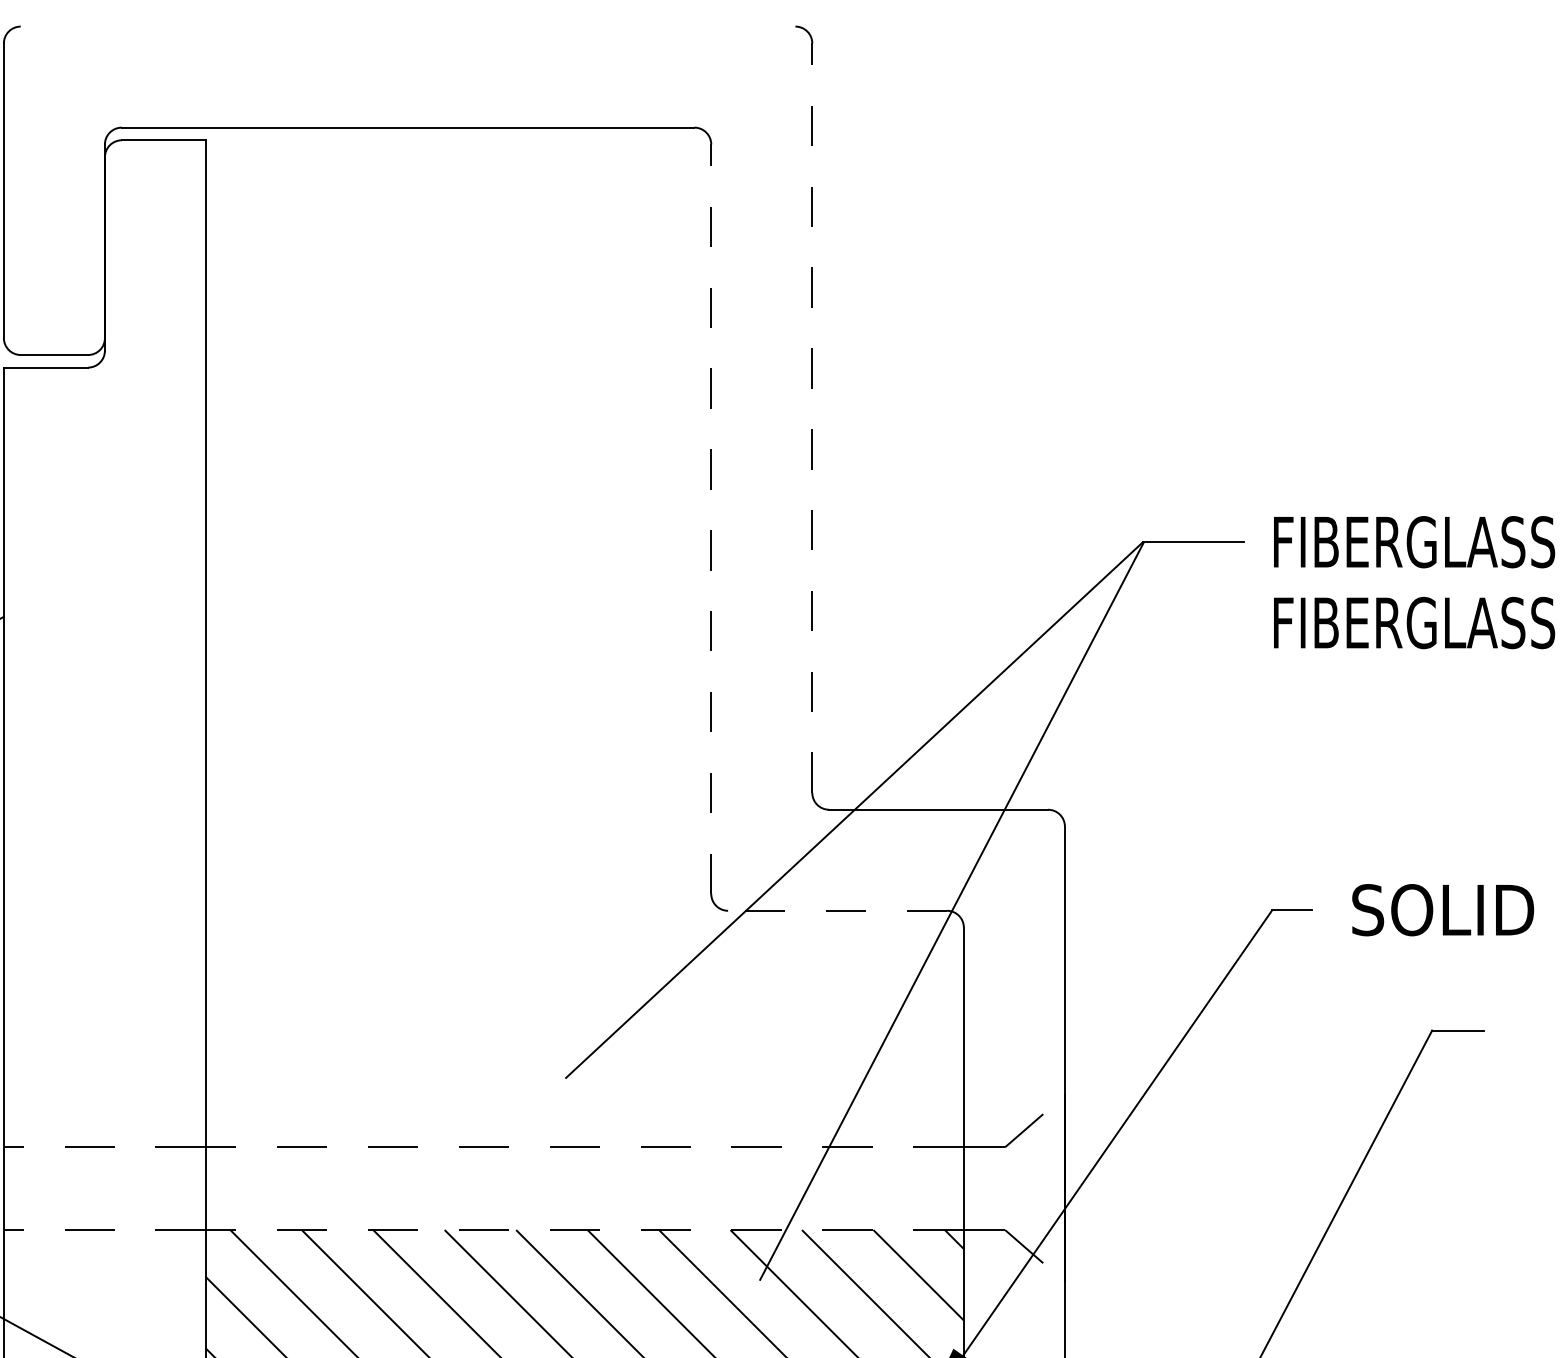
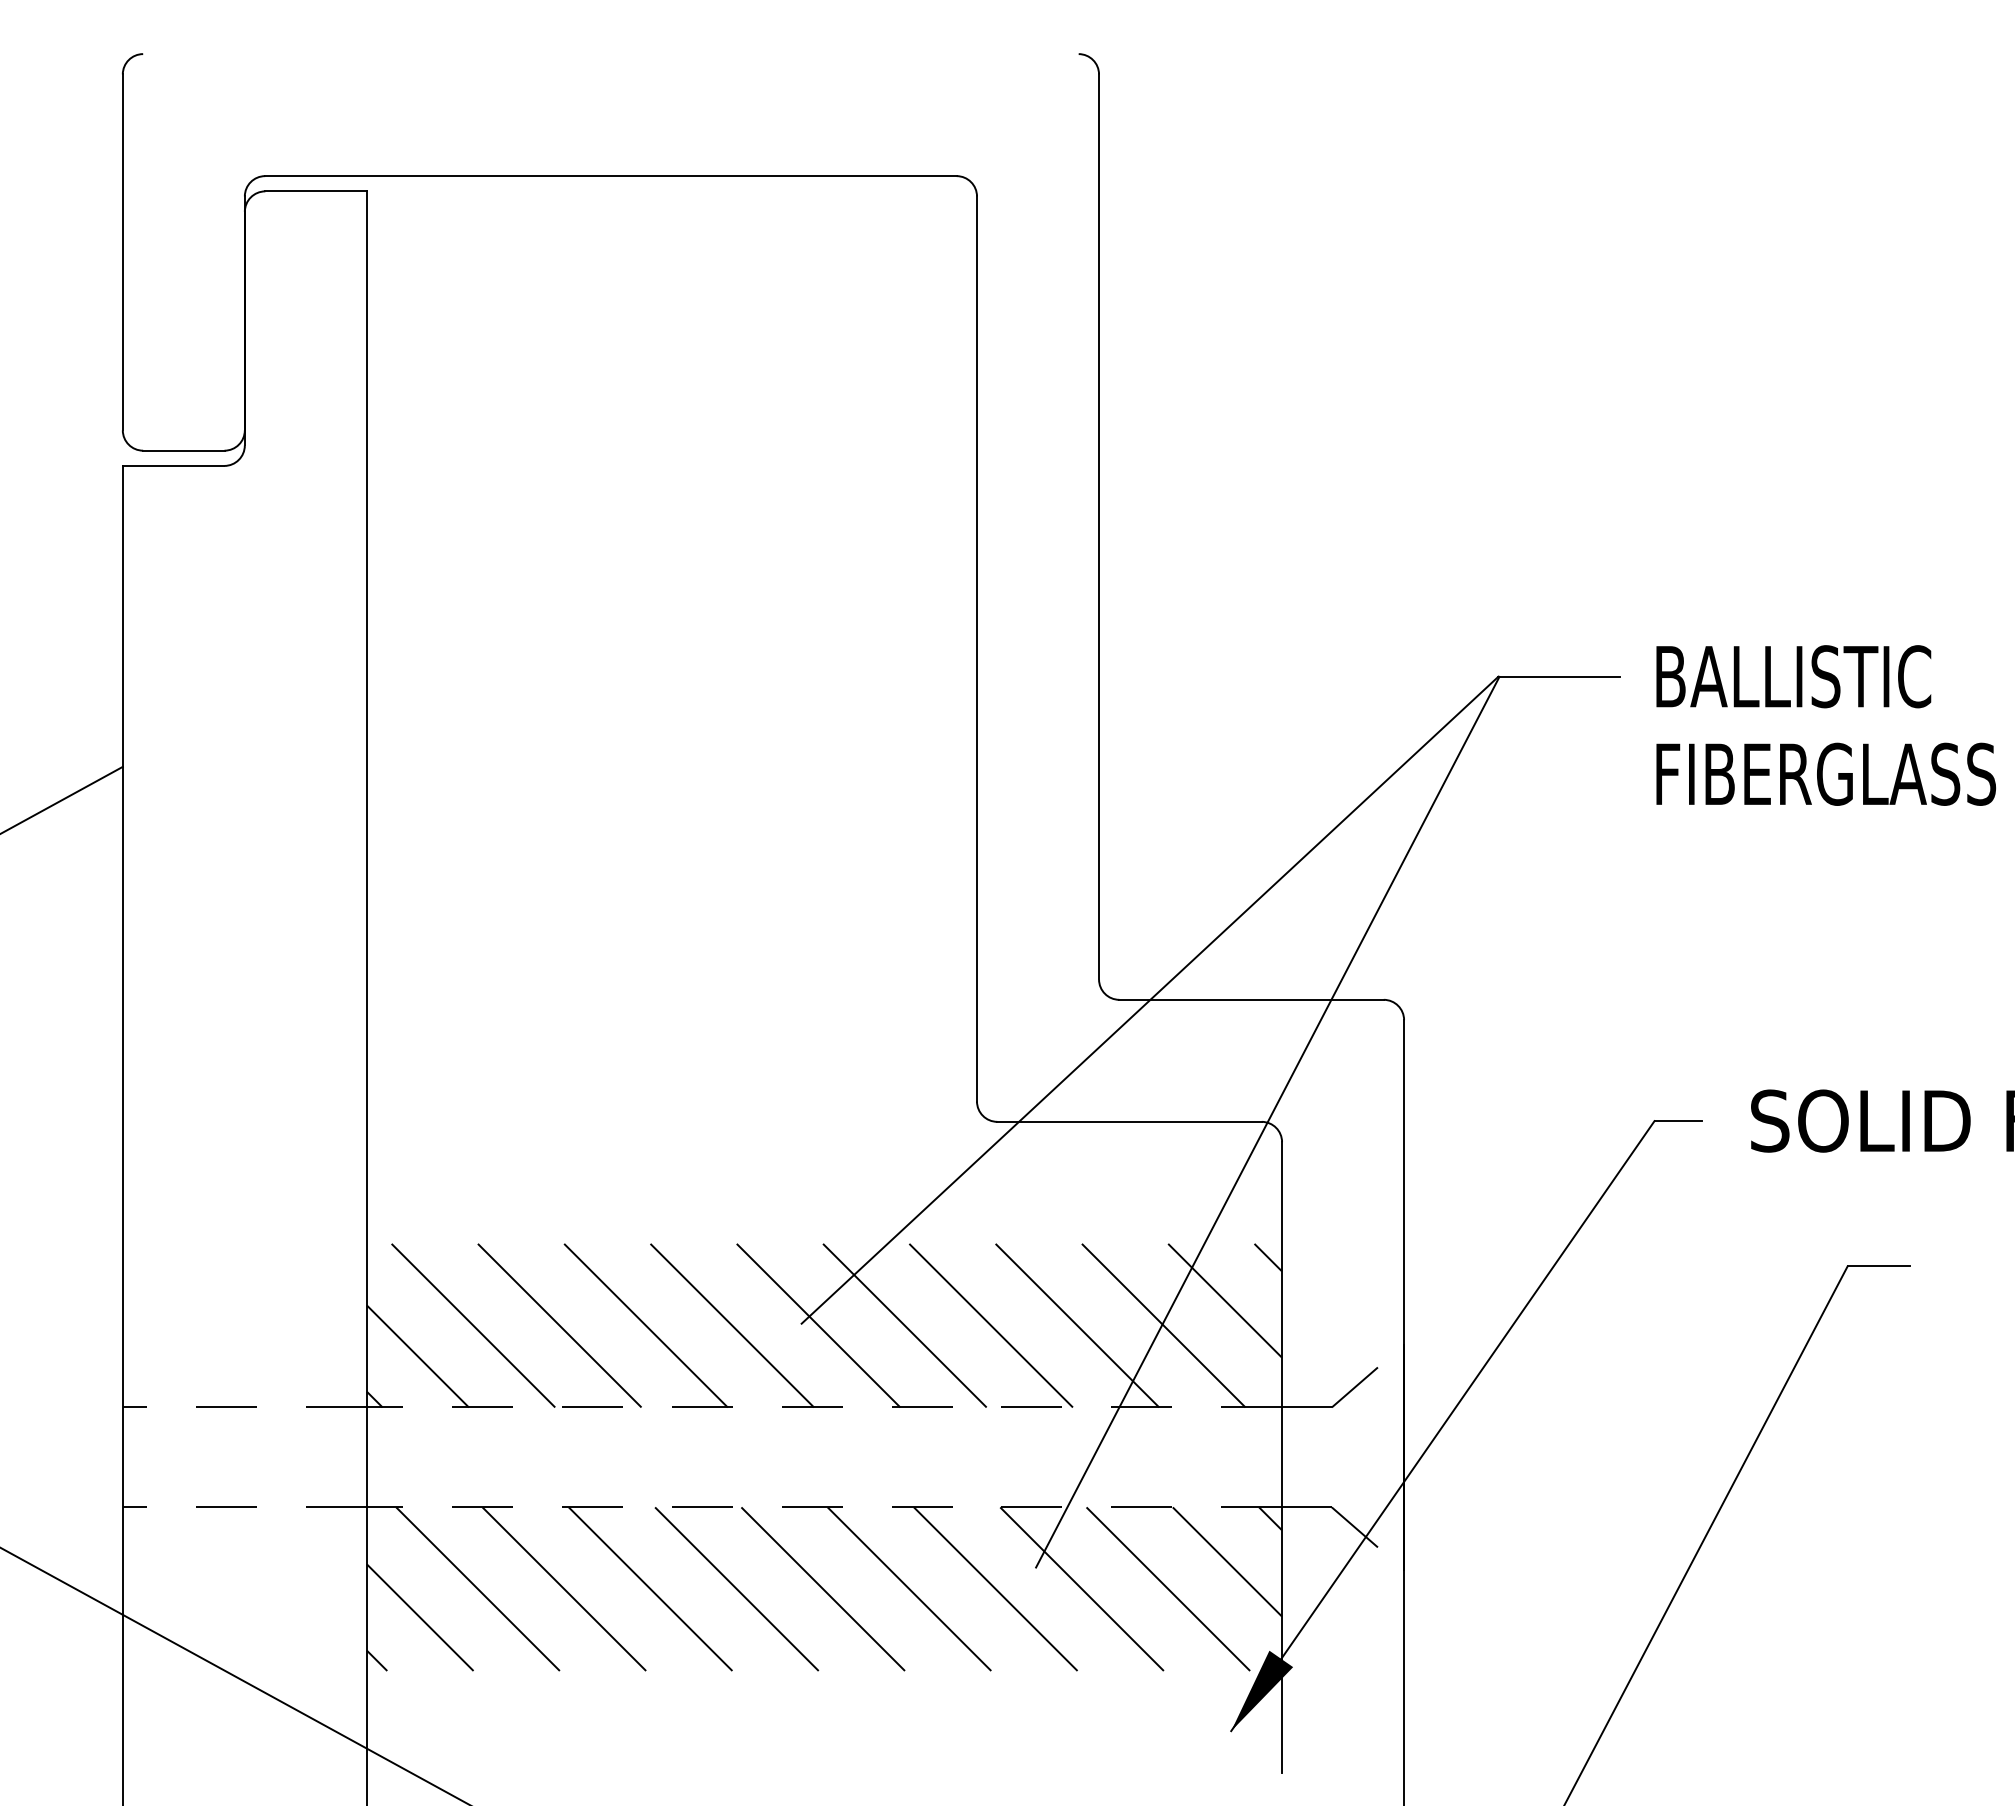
line: (812, 417) -> (1099, 526), dashed -> solid
line: (711, 519) -> (977, 649), dashed -> solid
text: (1417, 541) -> (1829, 676), FIBERGLASS -> BALLISTIC
line: (837, 910) -> (1129, 1121), dashed -> solid
hatch: (584, 1079) -> (824, 1325), added

